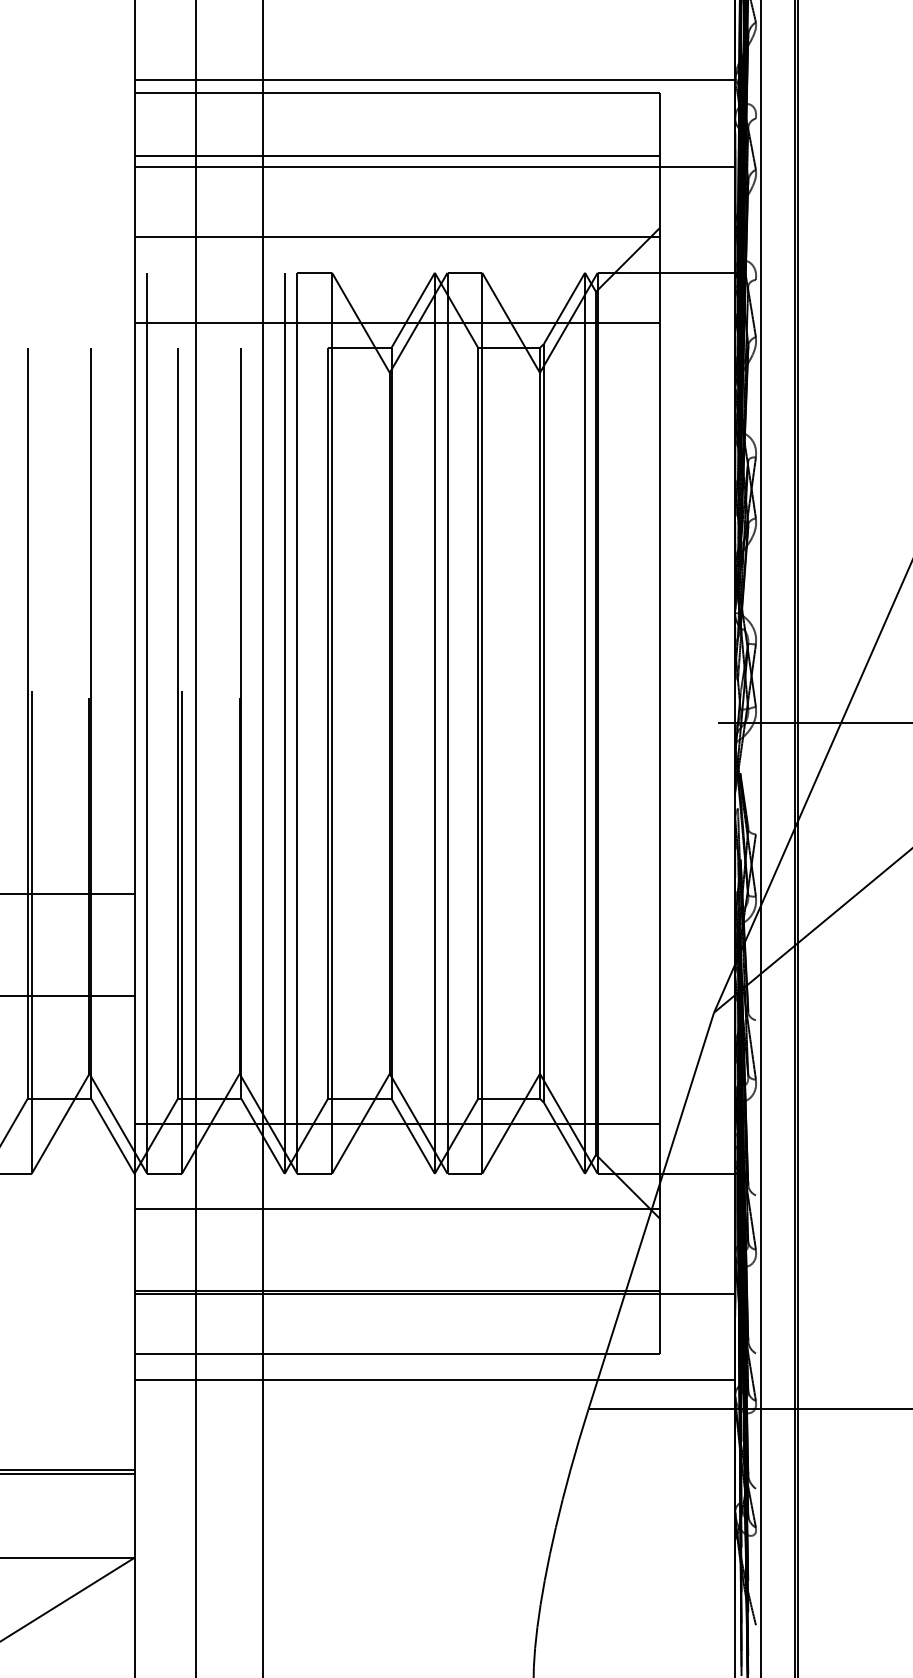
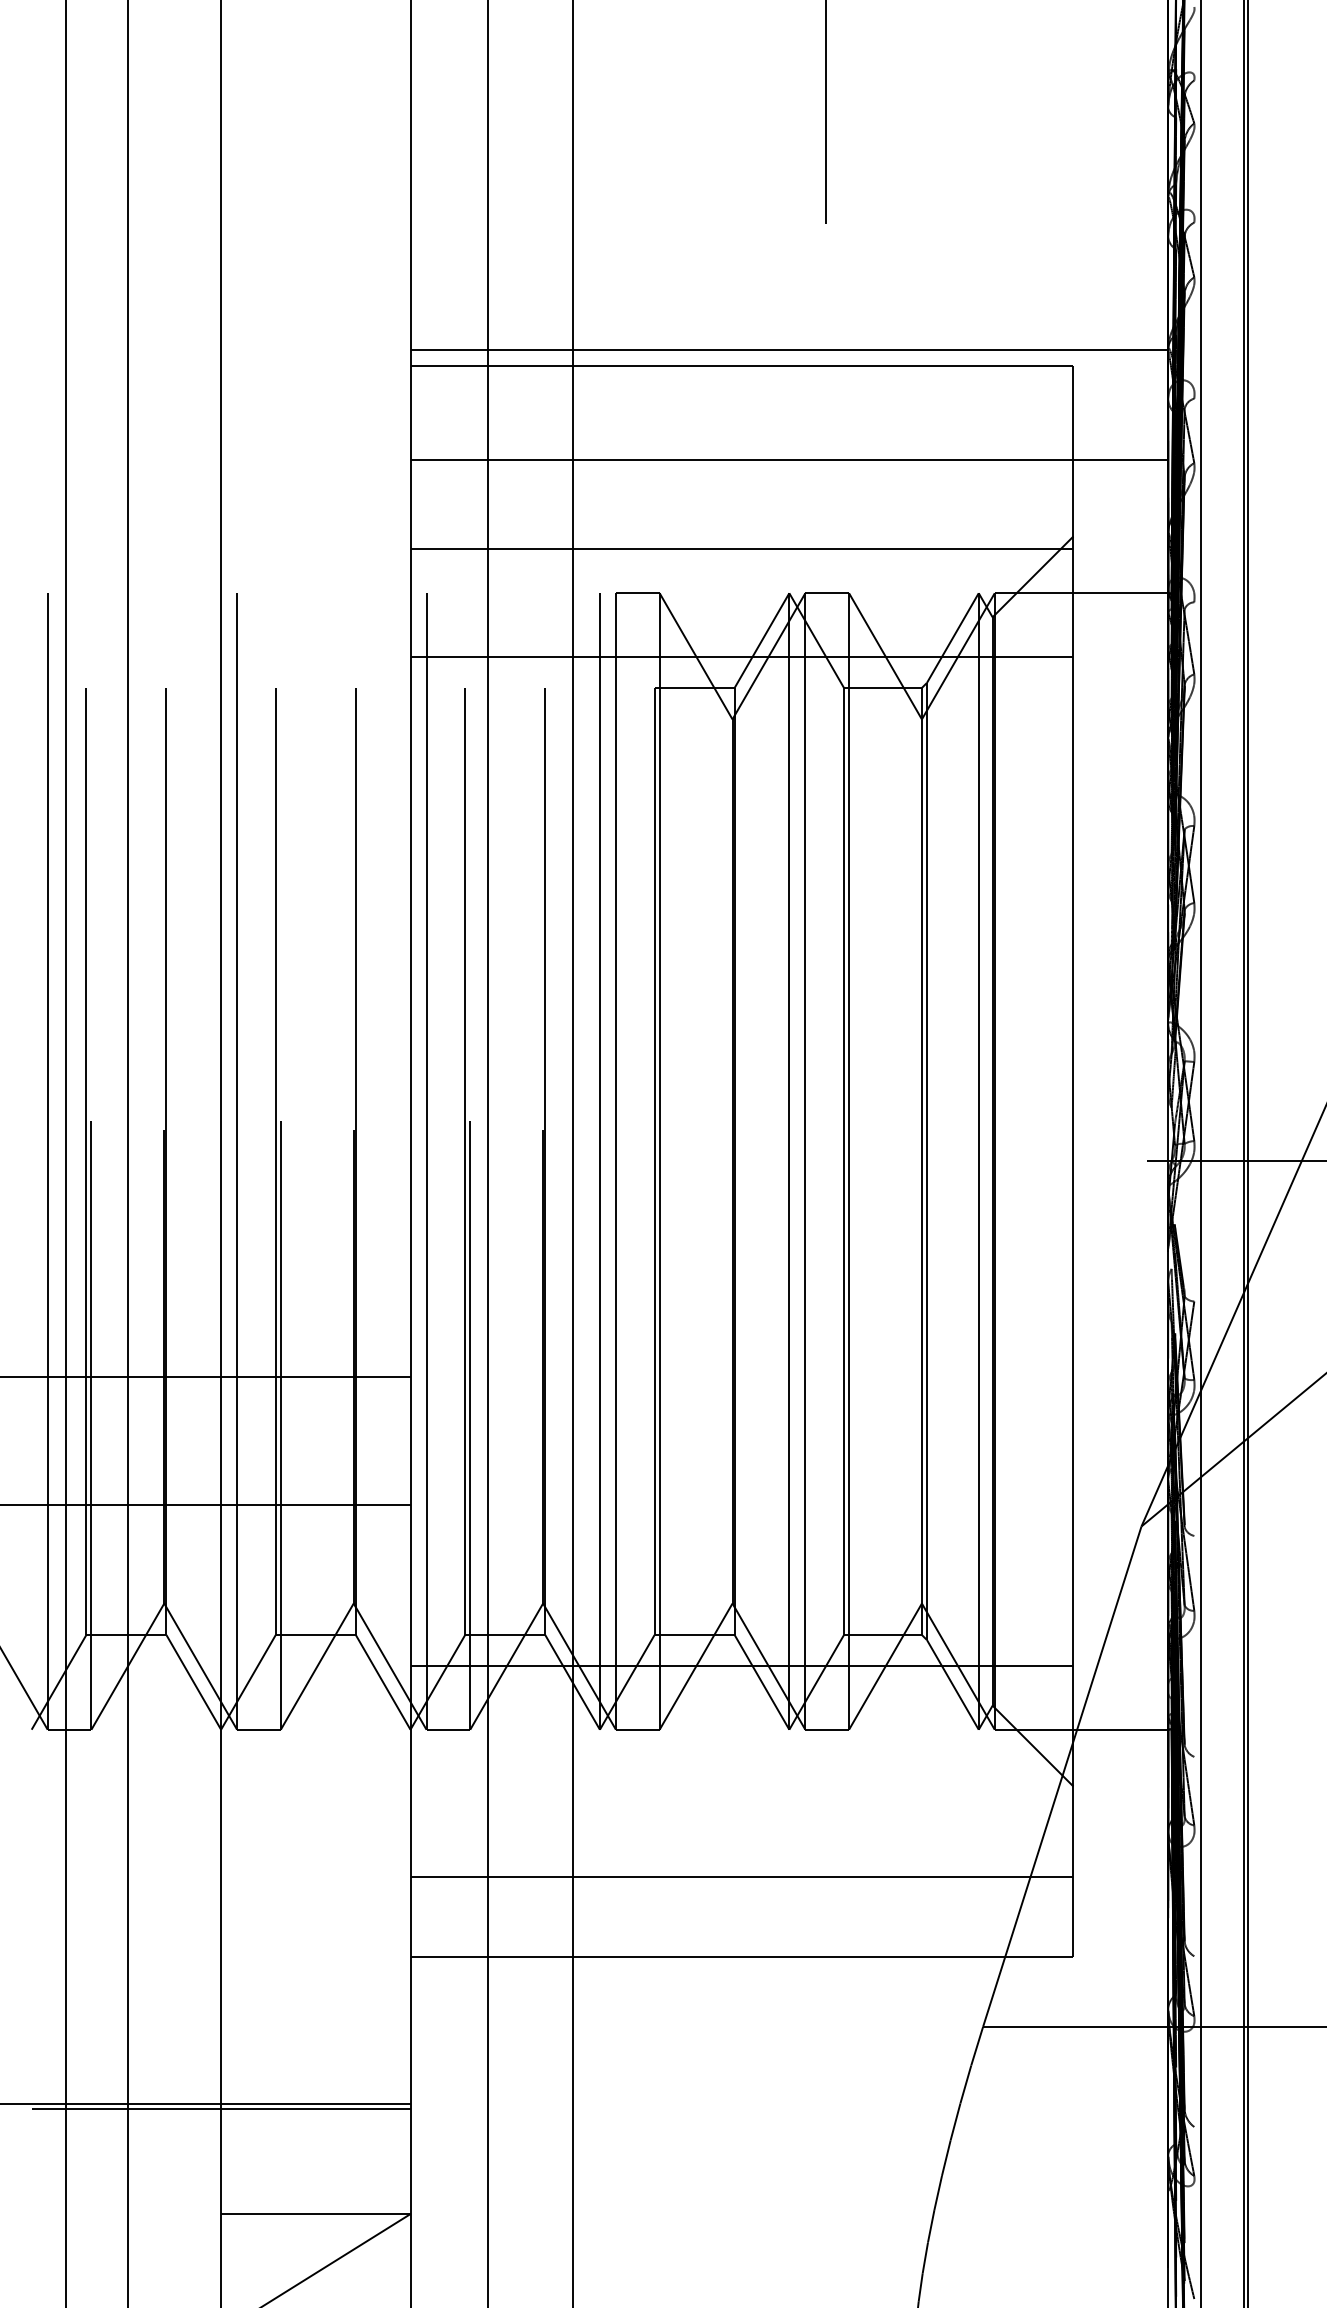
line: (396, 155) -> (741, 445), removed
line: (396, 1209) -> (741, 1774), removed
line: (434, 1293) -> (789, 1880), removed
line: (434, 1380) -> (789, 1990), removed

